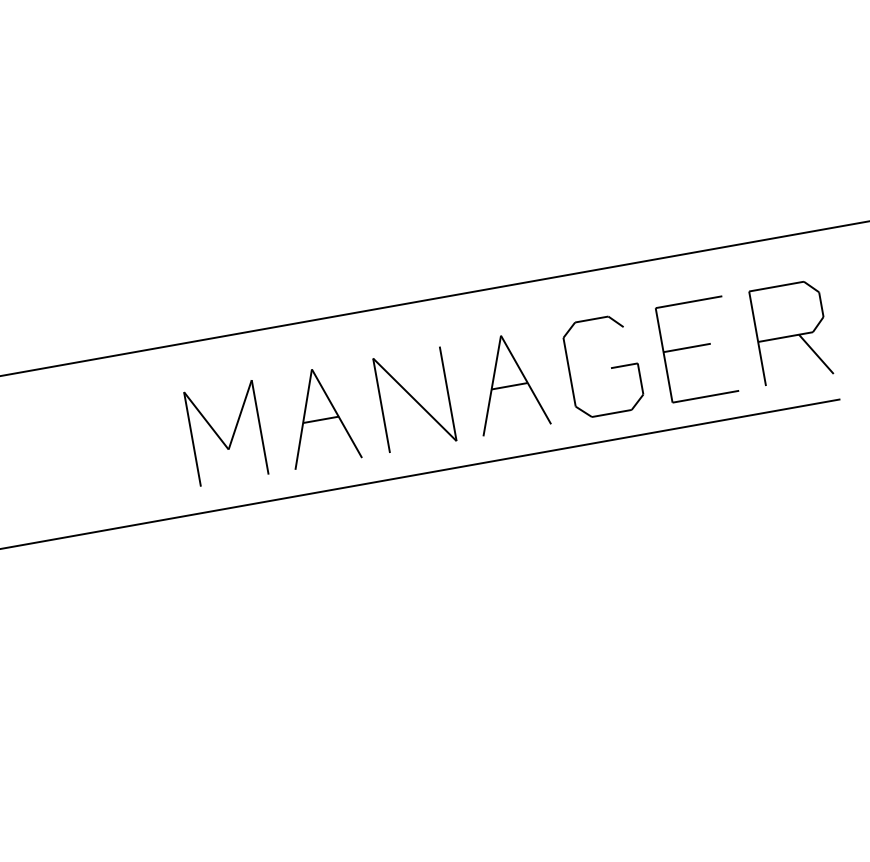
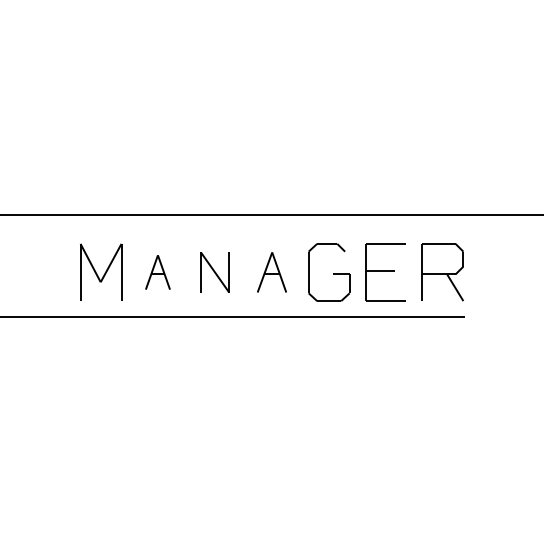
part: (508, 383) -> (271, 272), size x0.7
part: (413, 399) -> (214, 272), size x0.7
part: (319, 416) -> (157, 272), size x0.6

